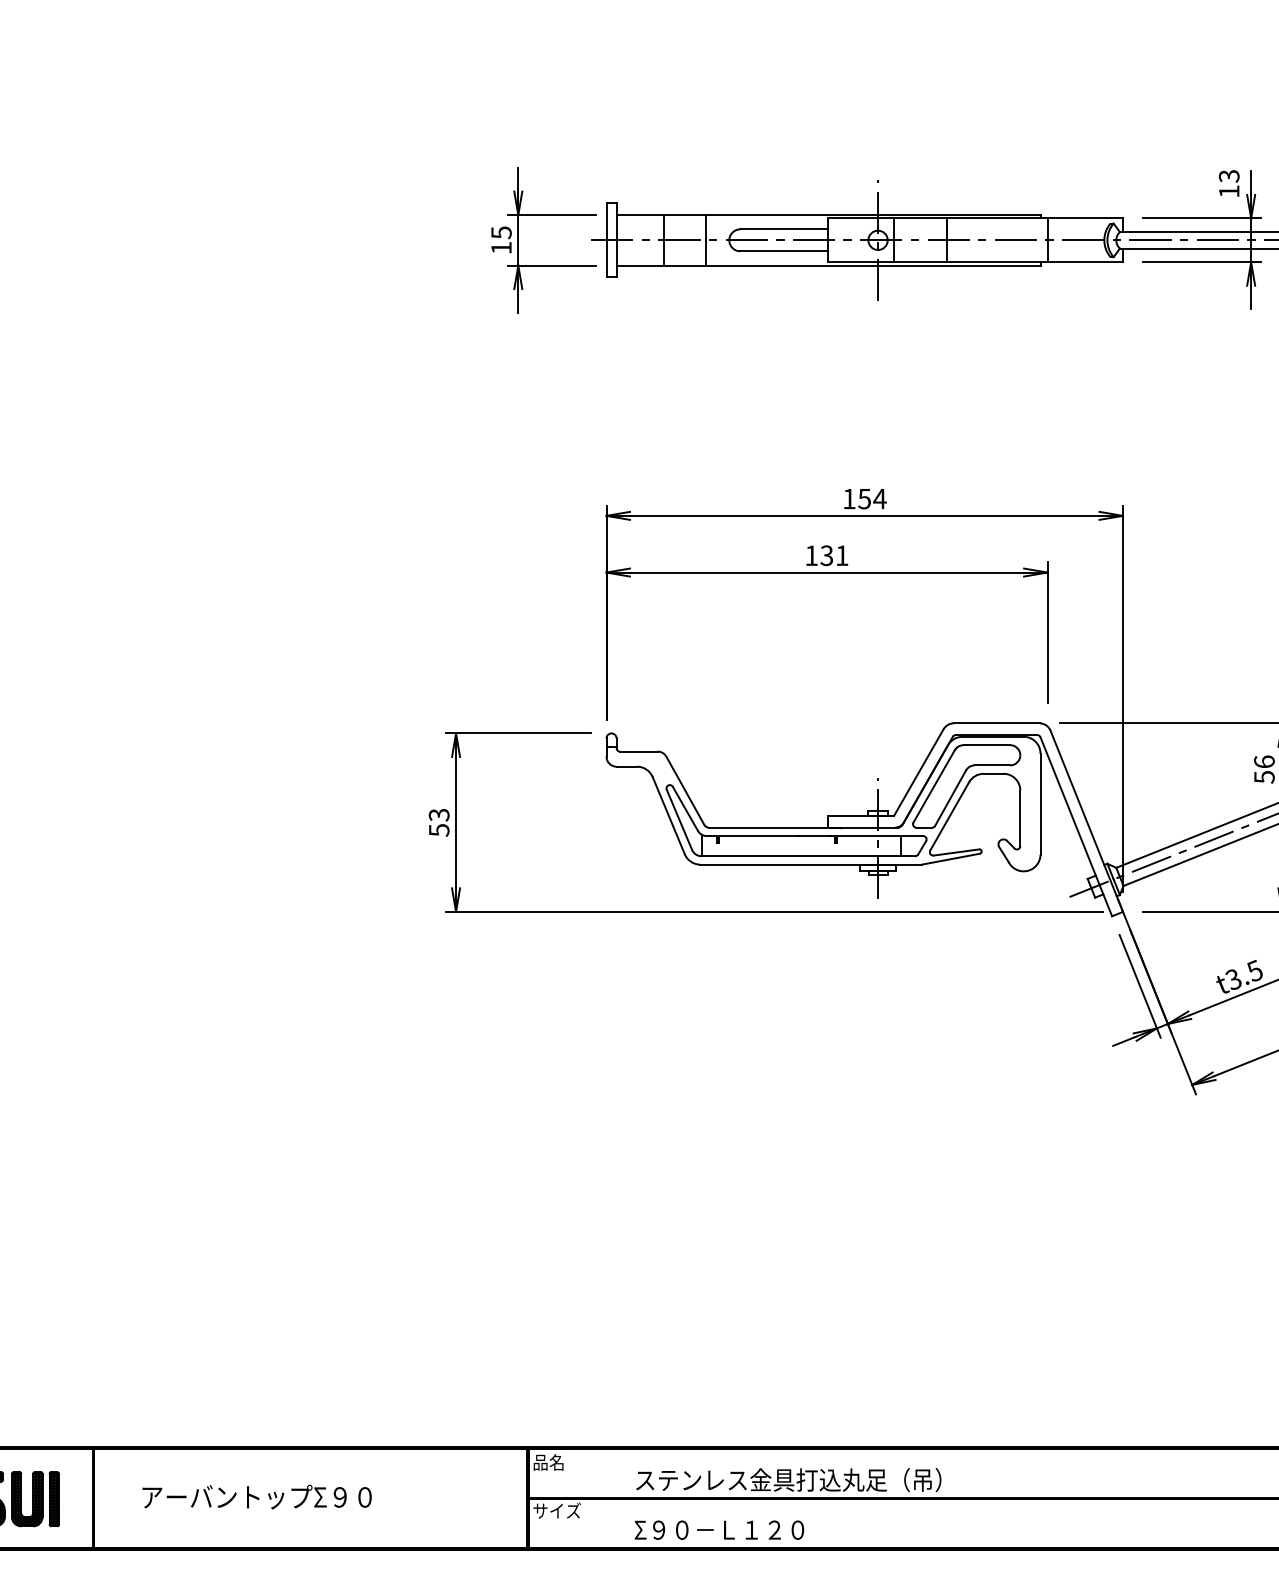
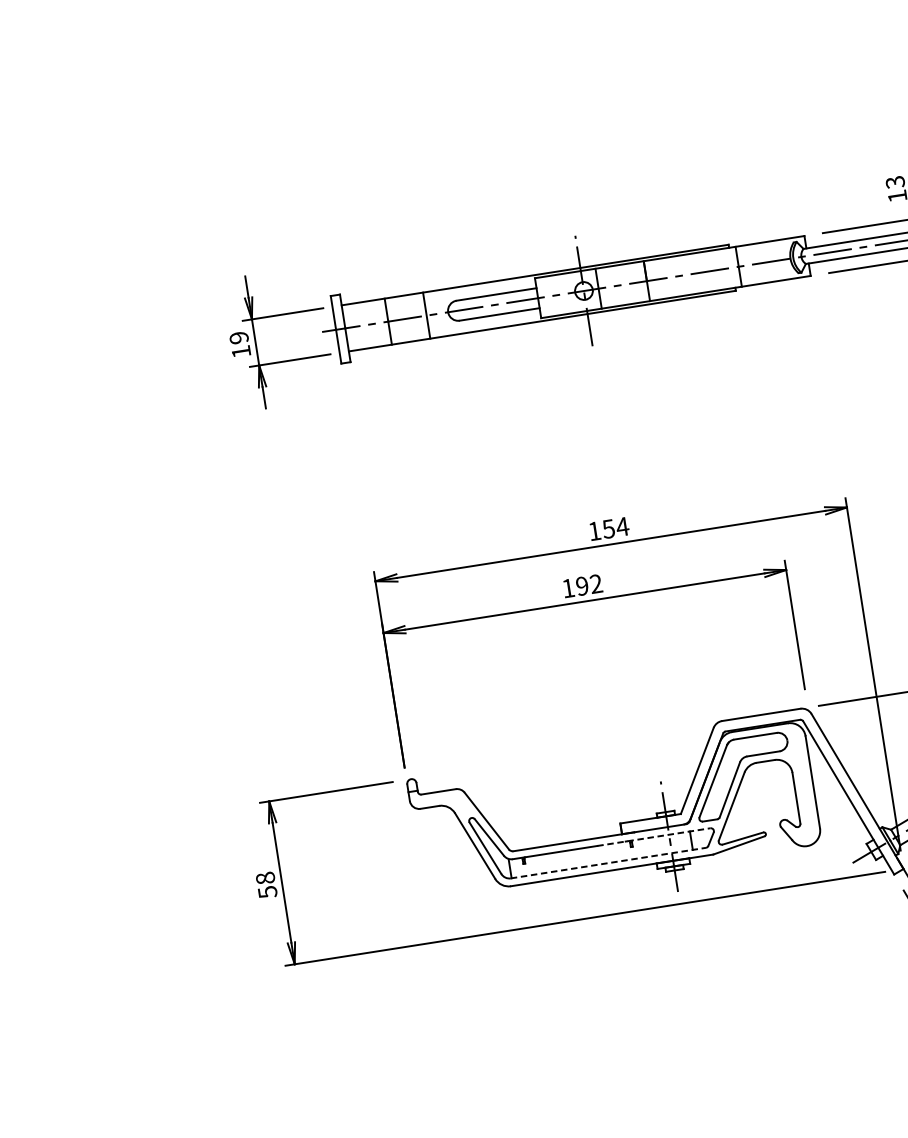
text: (501, 232) -> (239, 337), 15 -> 19
text: (834, 555) -> (589, 584), 131 -> 192
text: (438, 814) -> (264, 877), 53 -> 58
line: (861, 836) -> (654, 837), solid -> dashed
line: (808, 856) -> (608, 863), solid -> dashed

